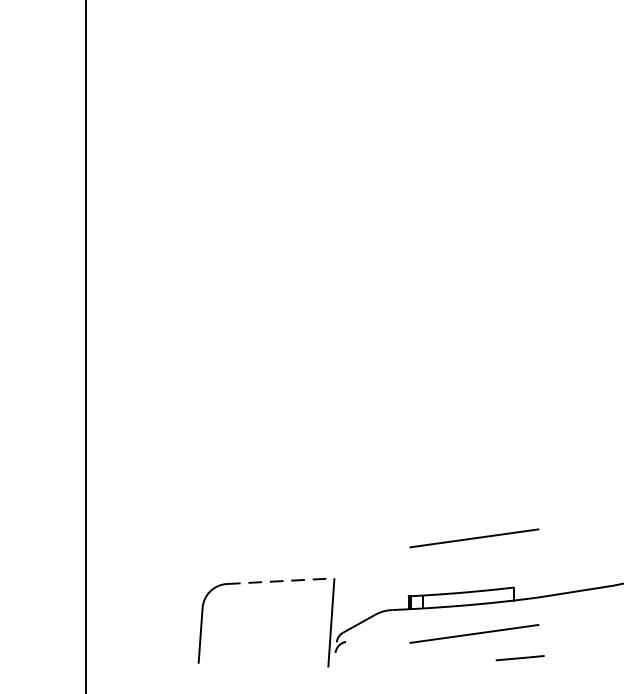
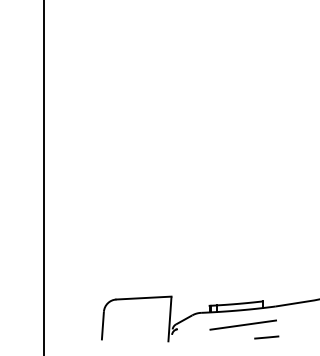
line: (472, 537) -> (242, 275), removed
line: (279, 582) -> (143, 298), dashed -> solid

